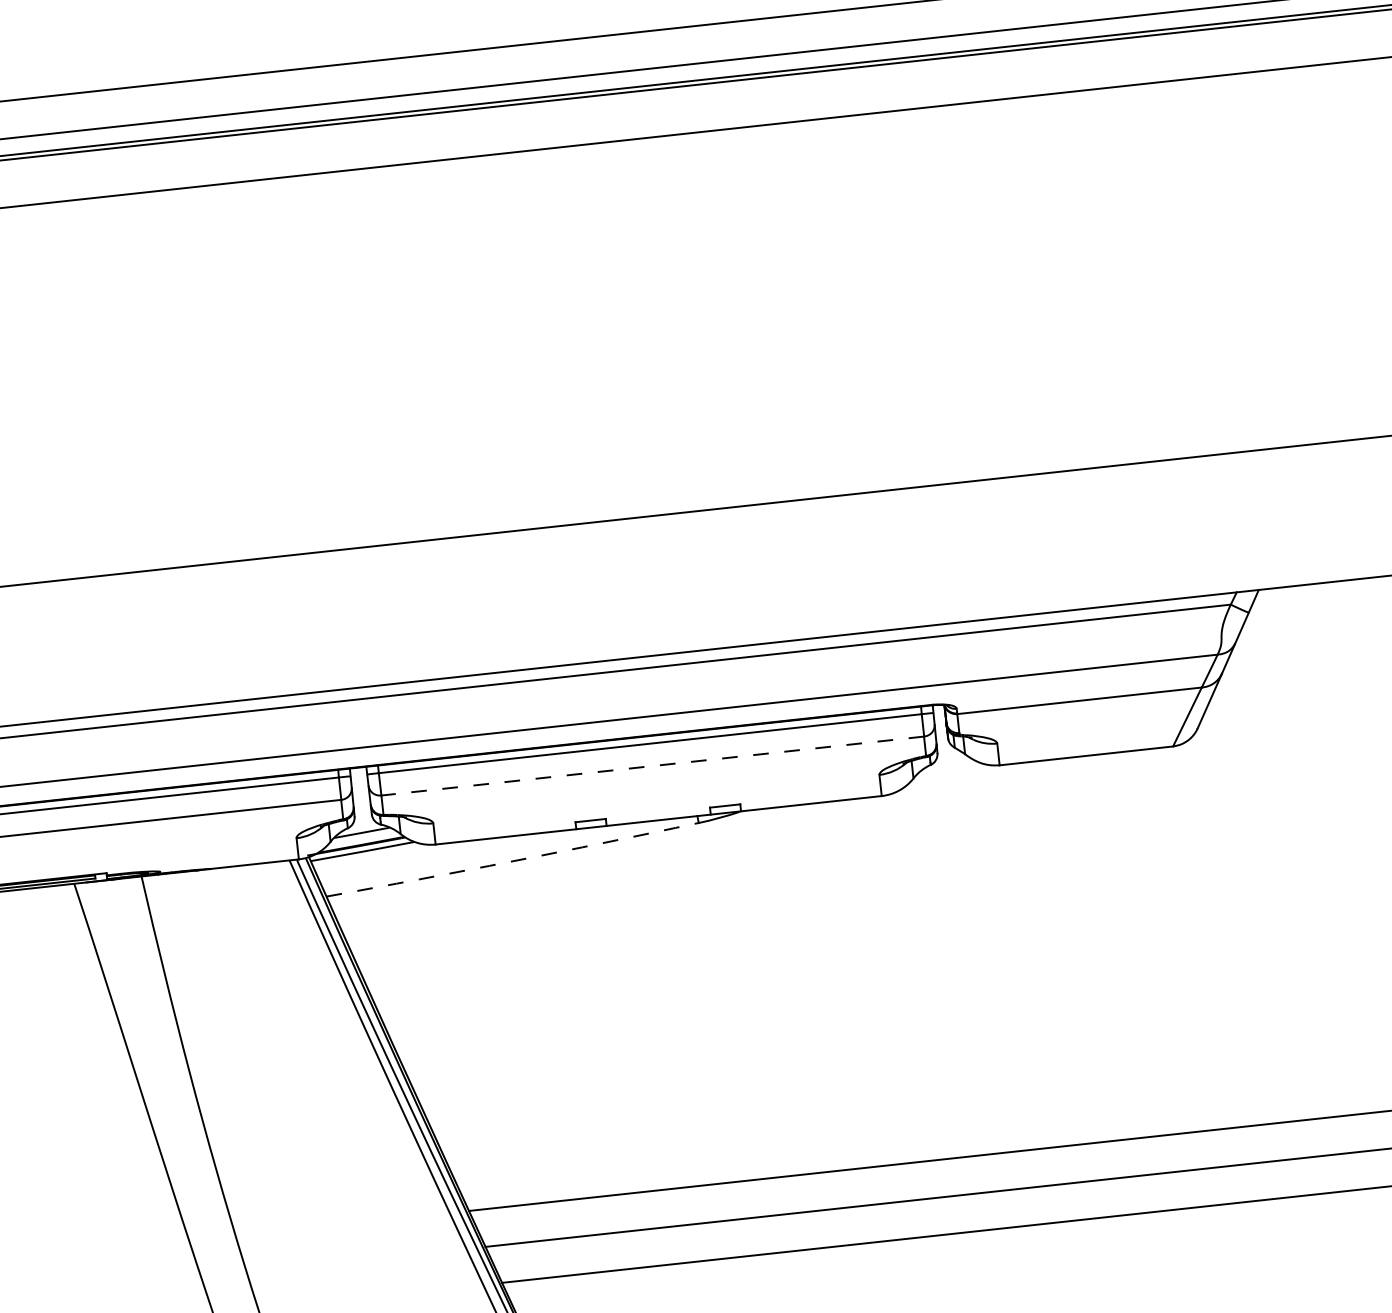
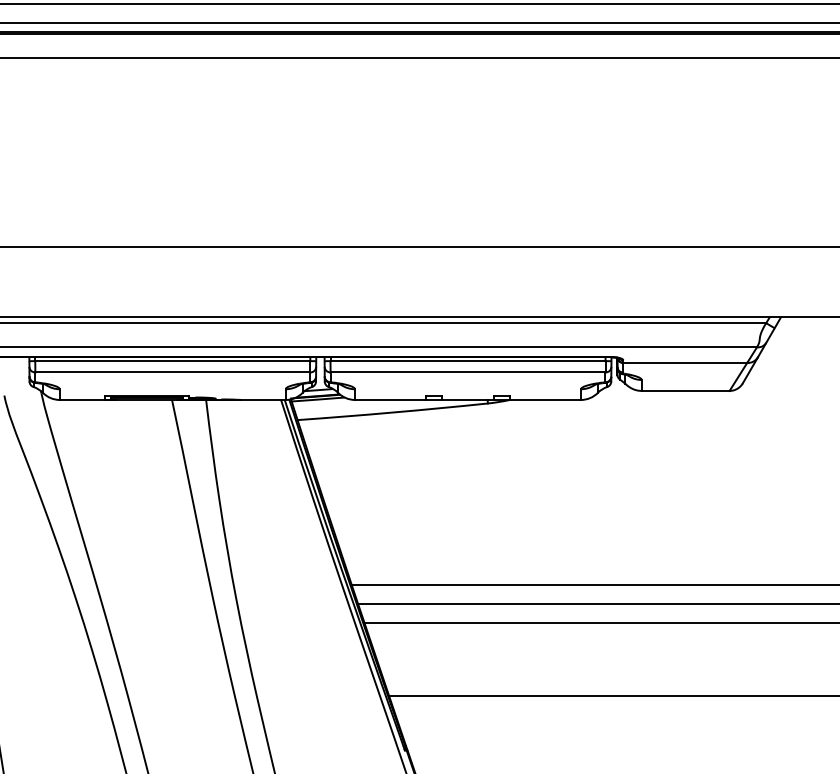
line: (651, 766) -> (467, 372), dashed -> solid
arc: (512, 861) -> (392, 412), dashed -> solid

